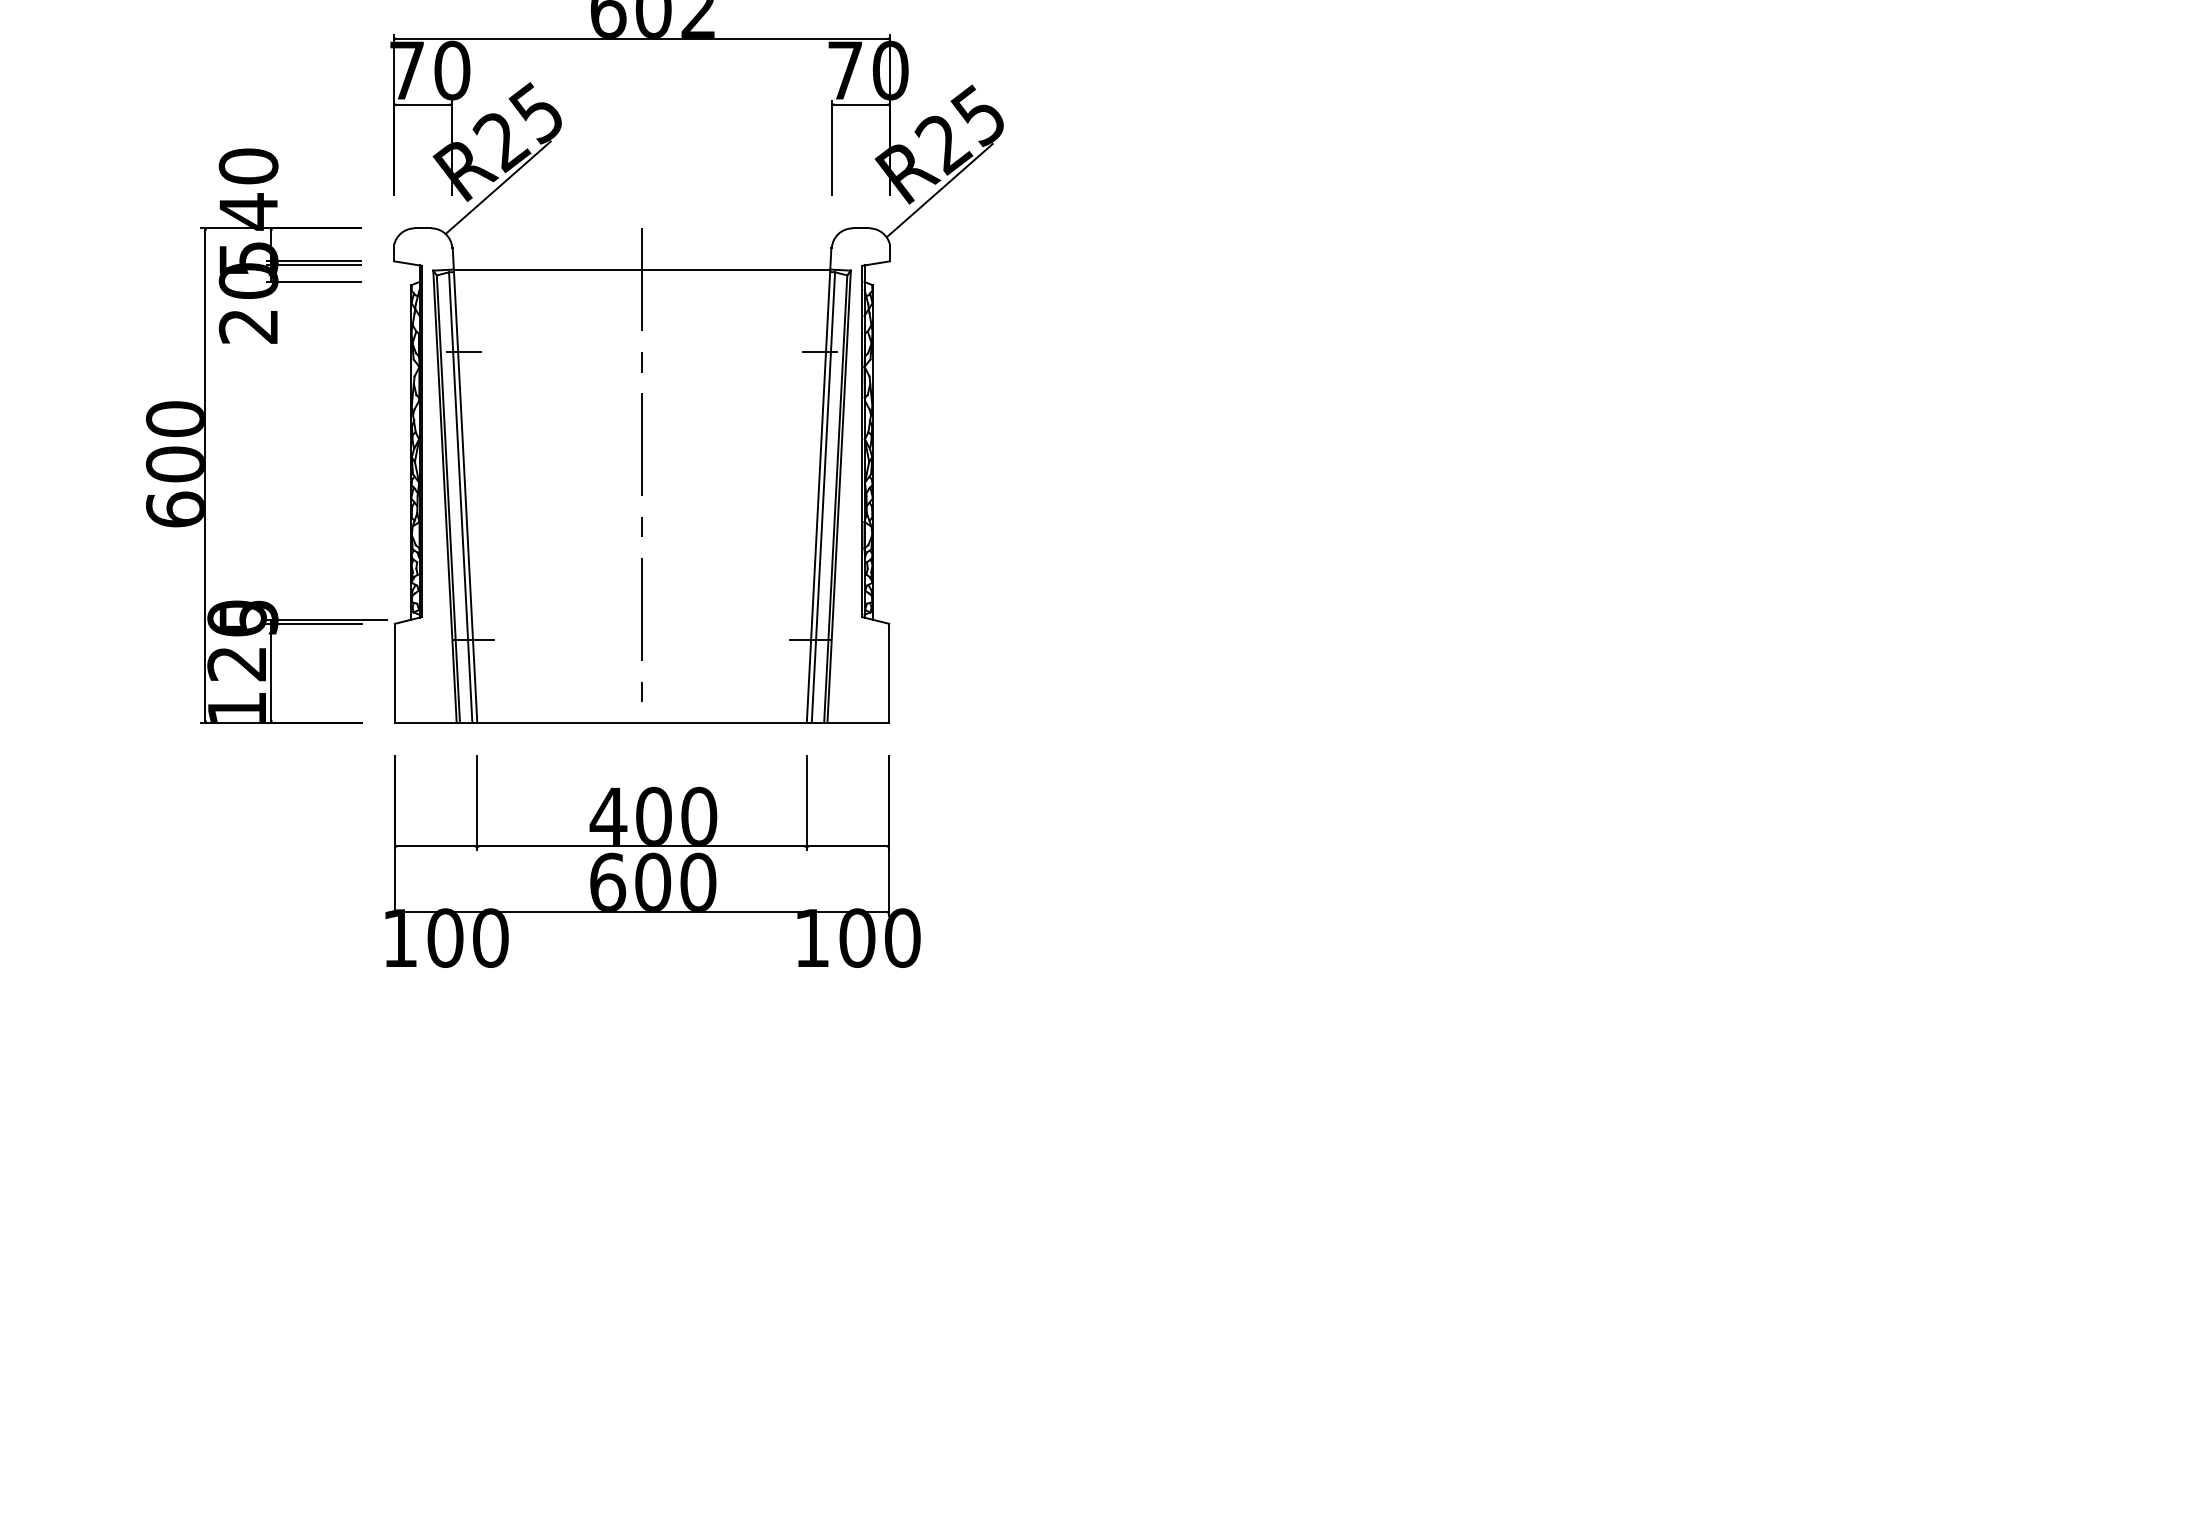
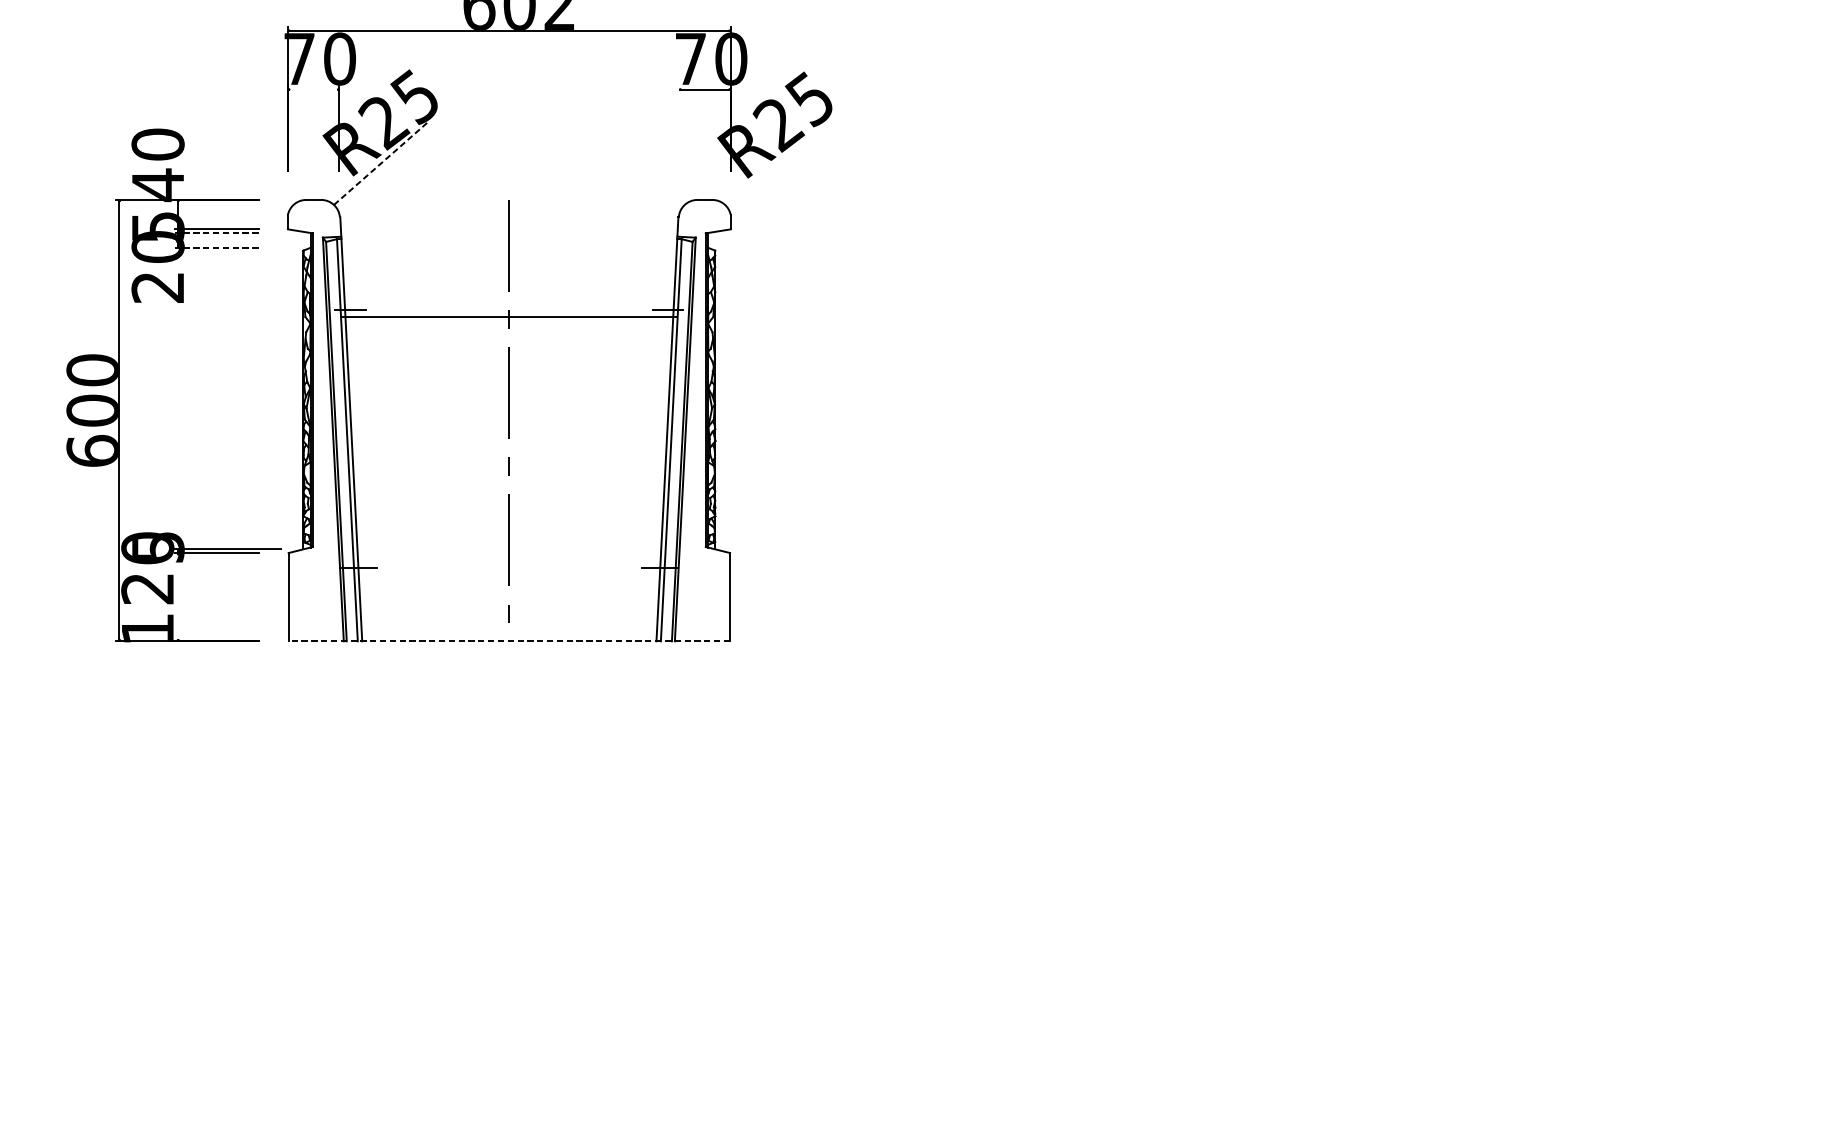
line: (422, 104) -> (313, 89), removed
line: (832, 147) -> (679, 127), removed
line: (498, 187) -> (381, 163), solid -> dashed
line: (939, 190) -> (774, 166), removed
line: (314, 265) -> (216, 233), solid -> dashed
line: (641, 269) -> (508, 317), moved
line: (314, 281) -> (216, 247), solid -> dashed
line: (271, 673) -> (178, 597), removed
line: (641, 722) -> (508, 641), solid -> dashed
part: (652, 861) -> (518, 765), removed

